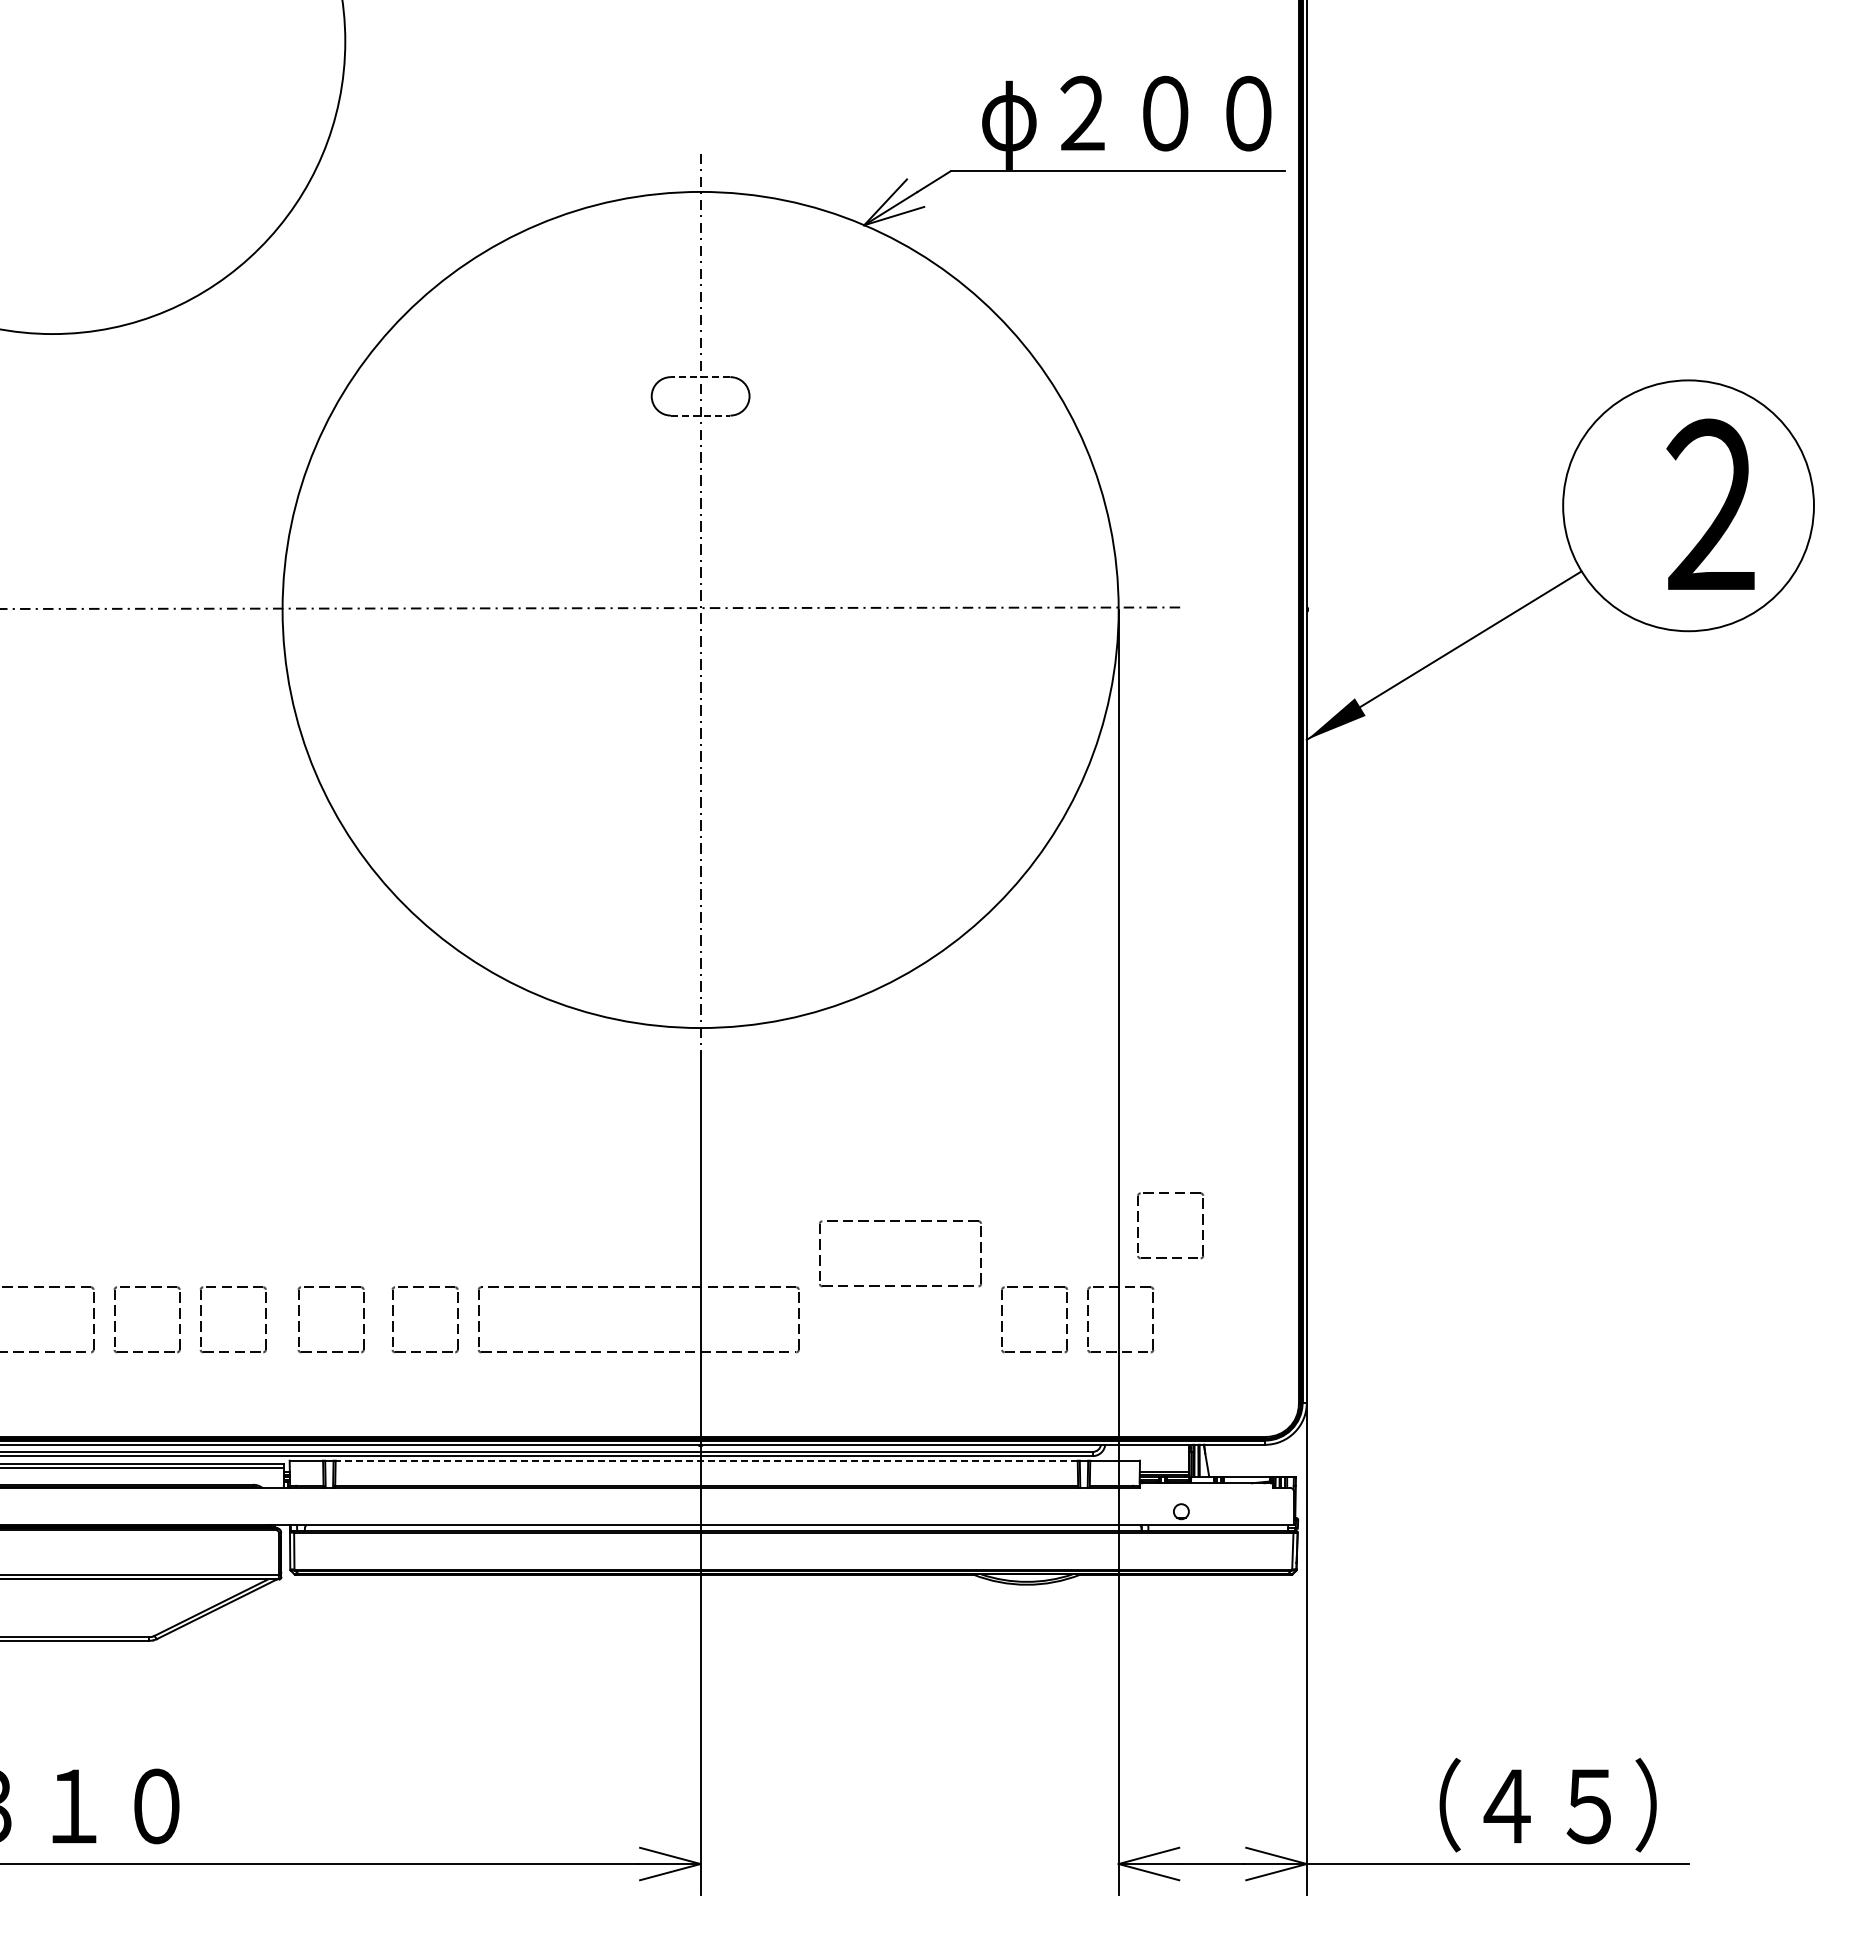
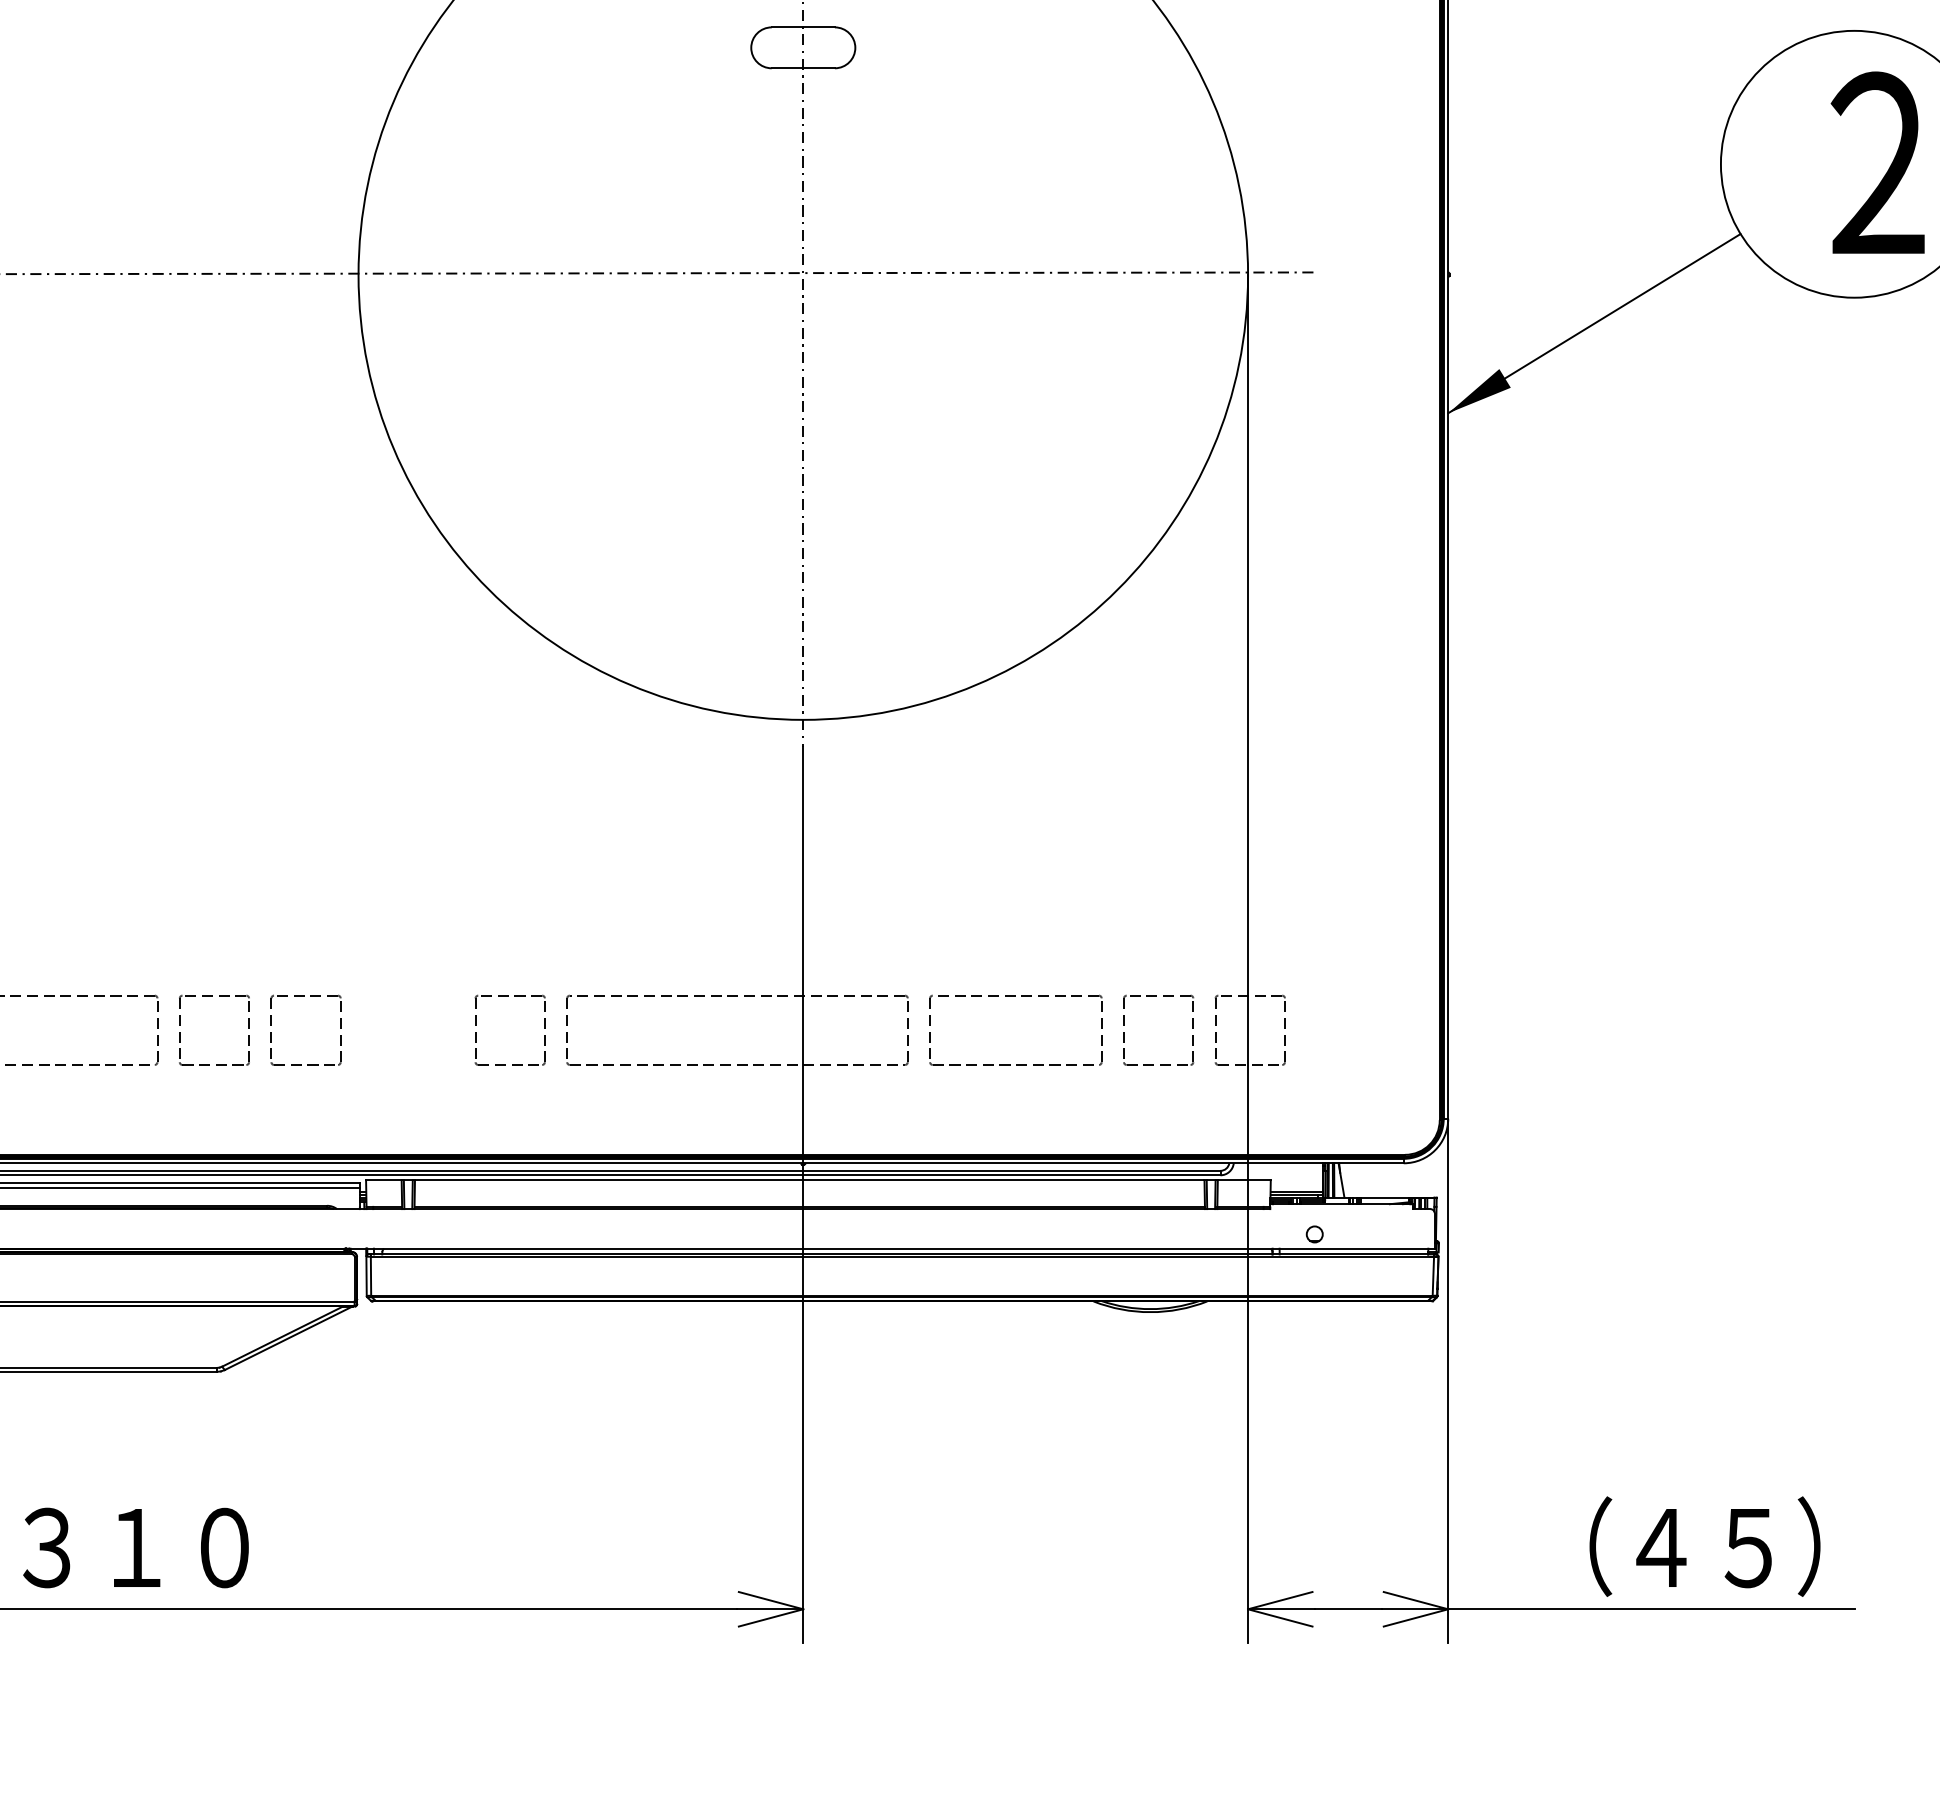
line: (700, 377) -> (803, 27), dashed -> solid
line: (700, 415) -> (803, 68), dashed -> solid
part: (899, 1221) -> (1014, 995), moved
part: (1202, 1224) -> (1337, 928), removed
part: (299, 1321) -> (376, 1032), removed
line: (706, 1460) -> (809, 1179), dashed -> solid

